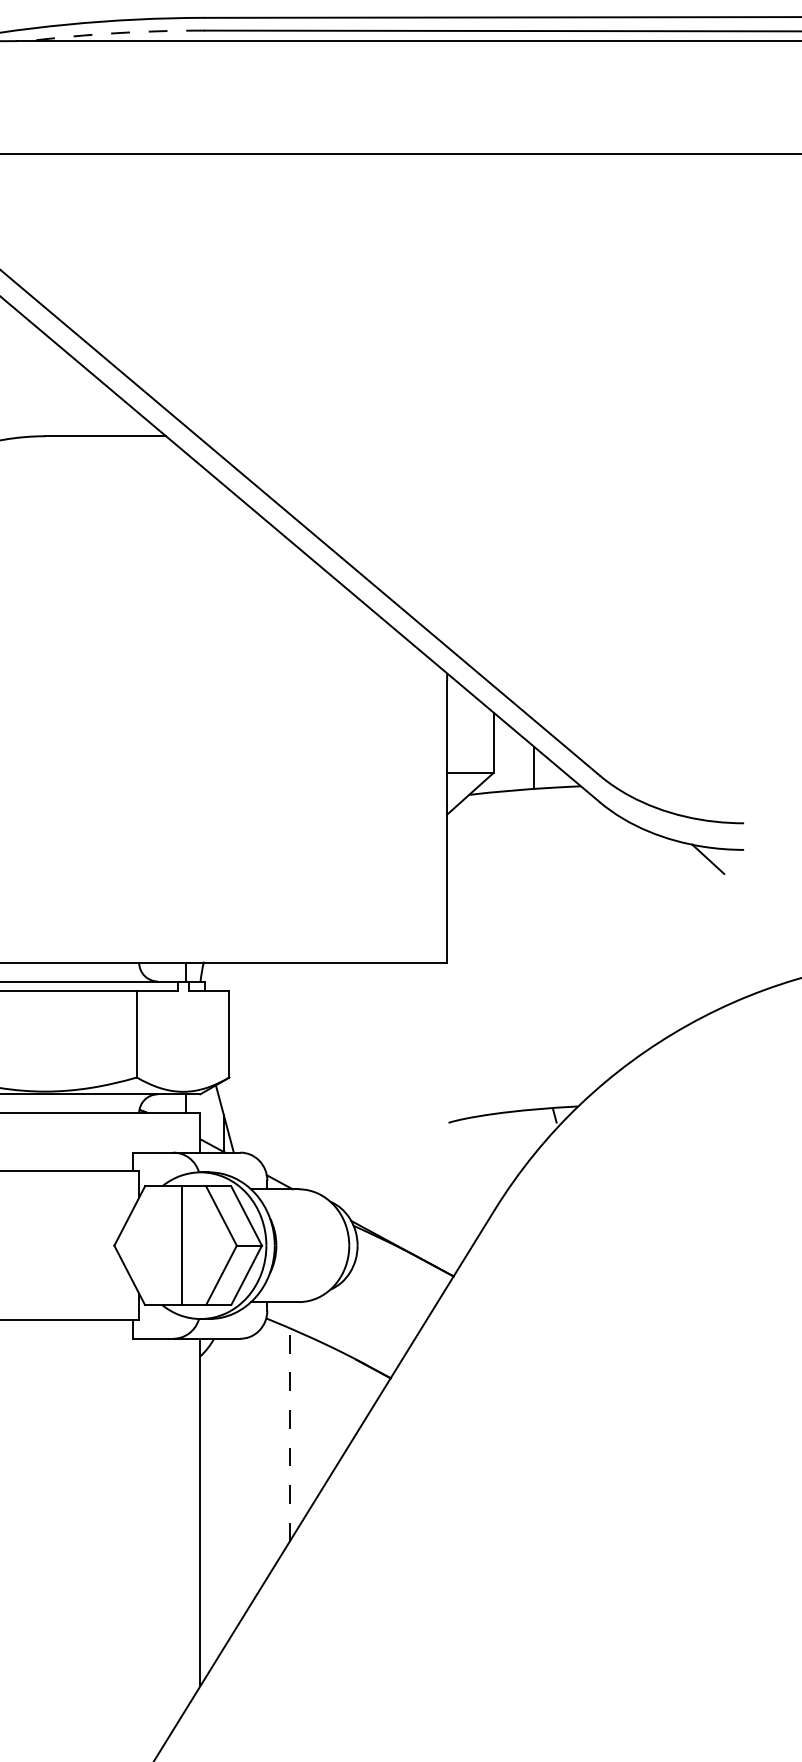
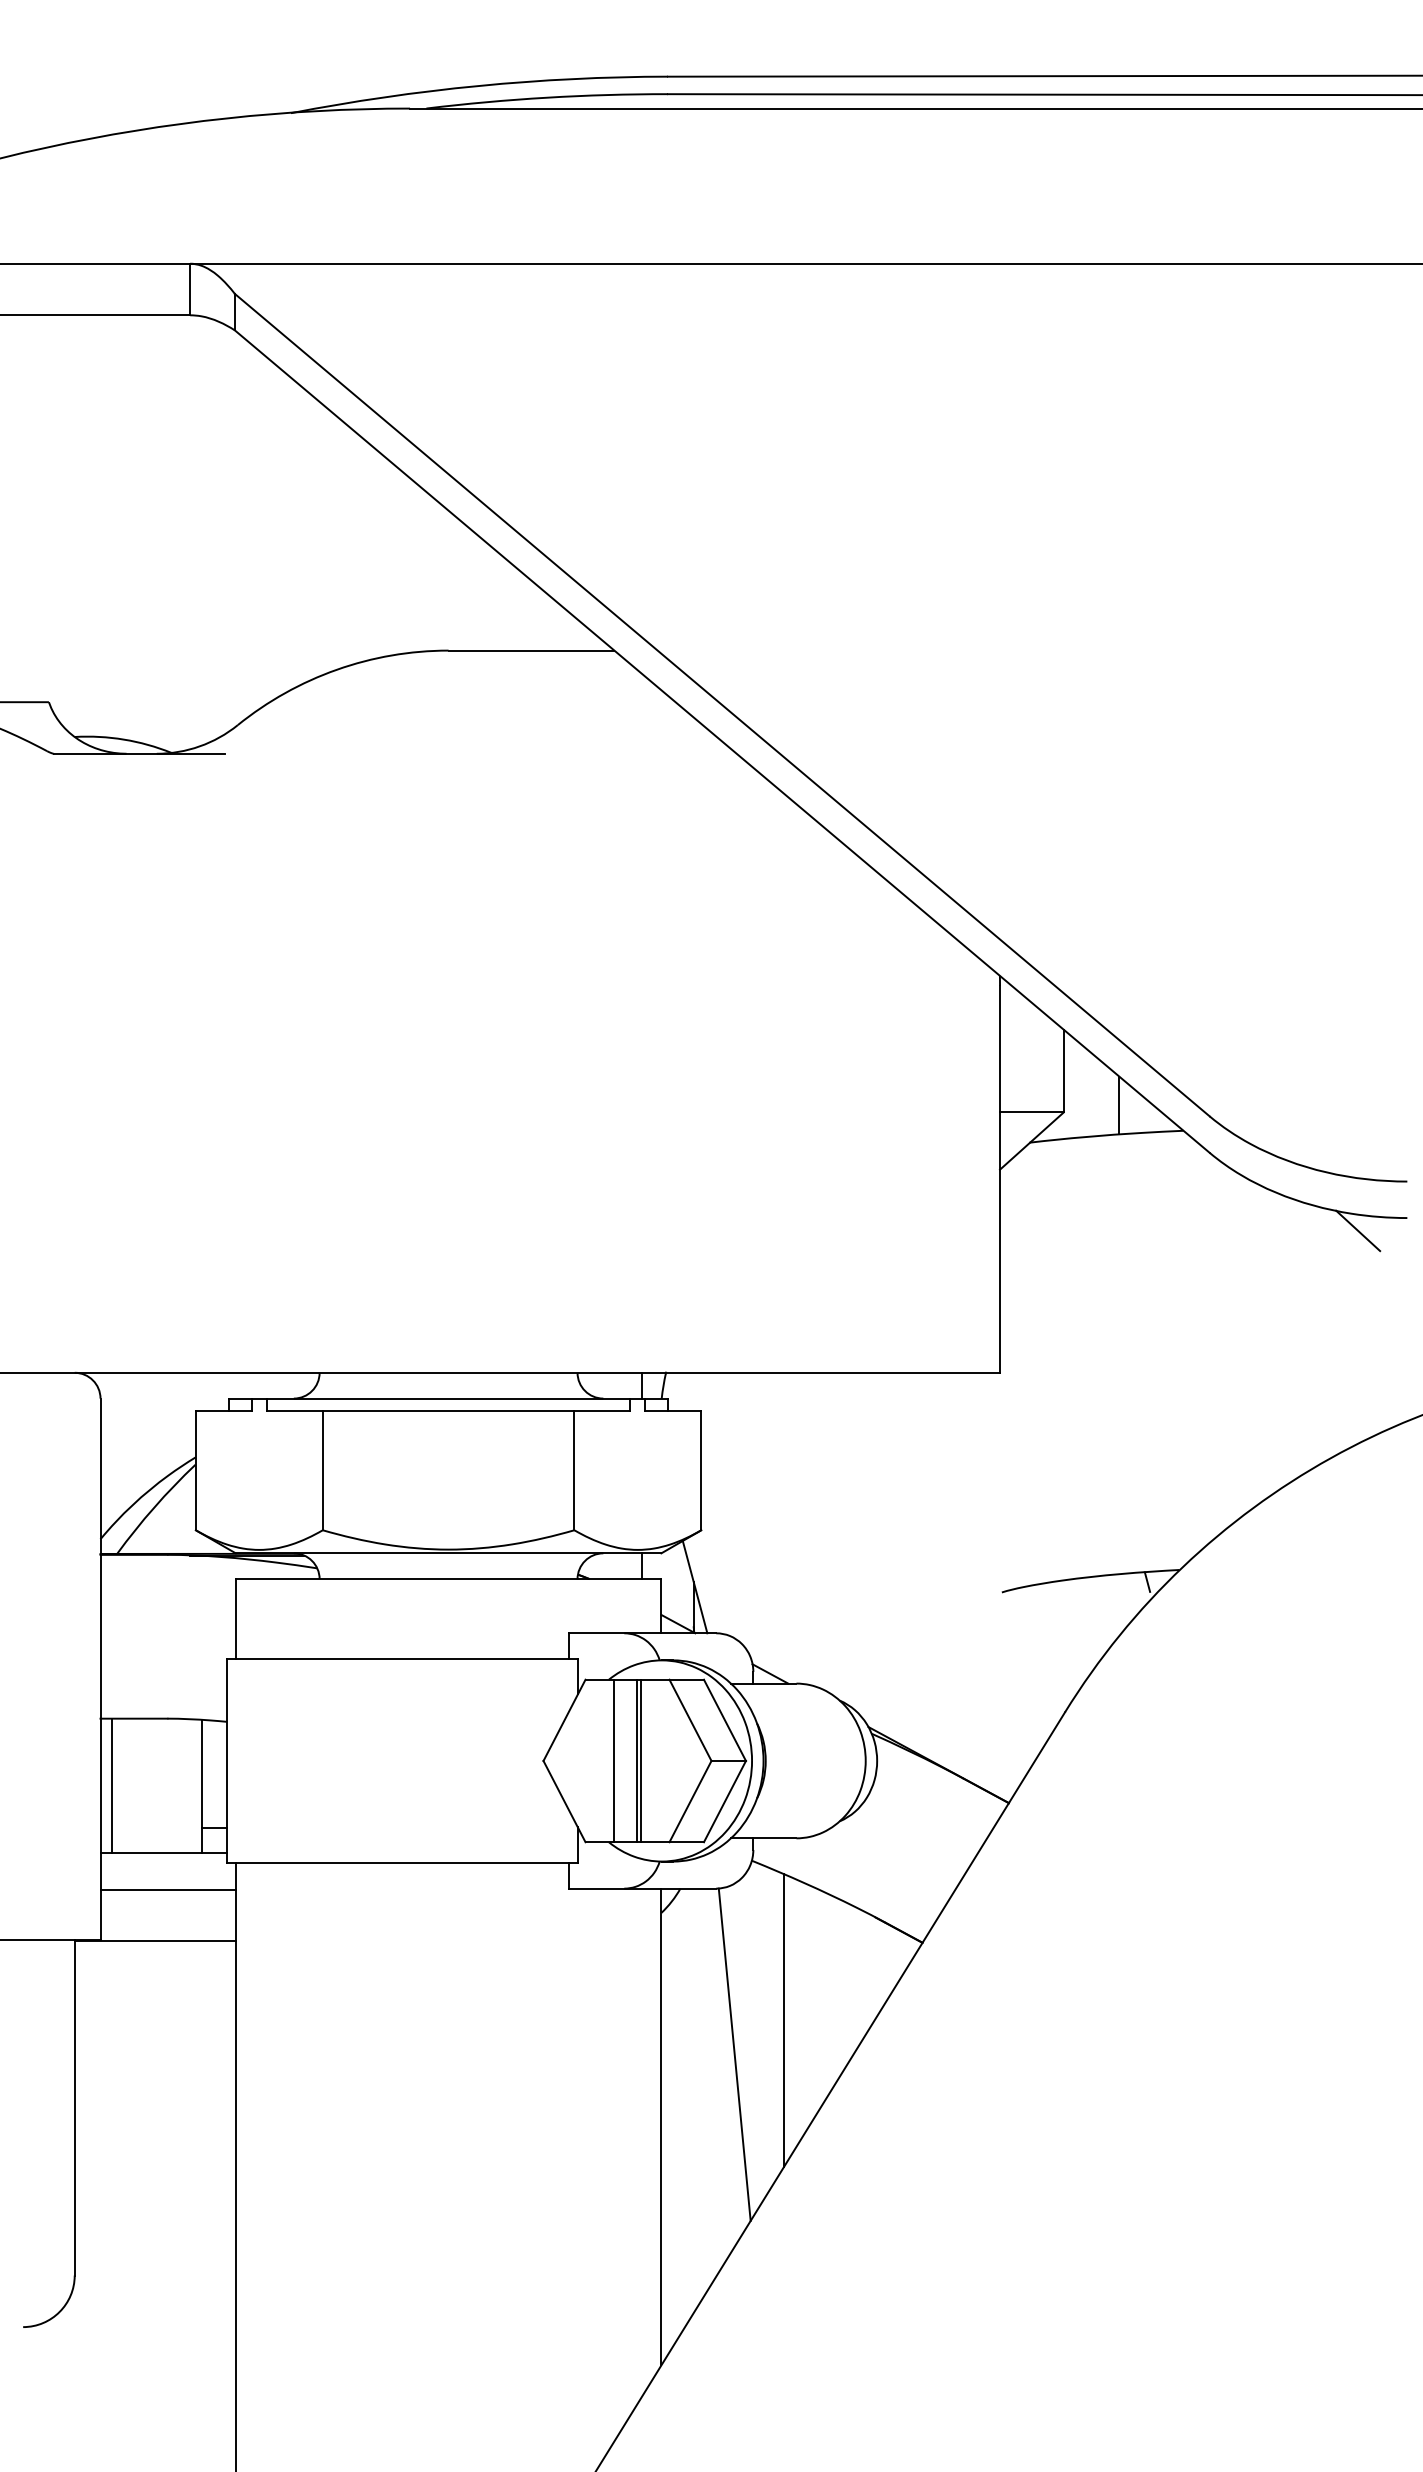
arc: (116, 33) -> (546, 97), dashed -> solid
line: (165, 1245) -> (613, 1760), added
line: (185, 1245) -> (641, 1760), added
line: (290, 1434) -> (784, 2020), dashed -> solid
line: (253, 1459) -> (734, 2054), added

